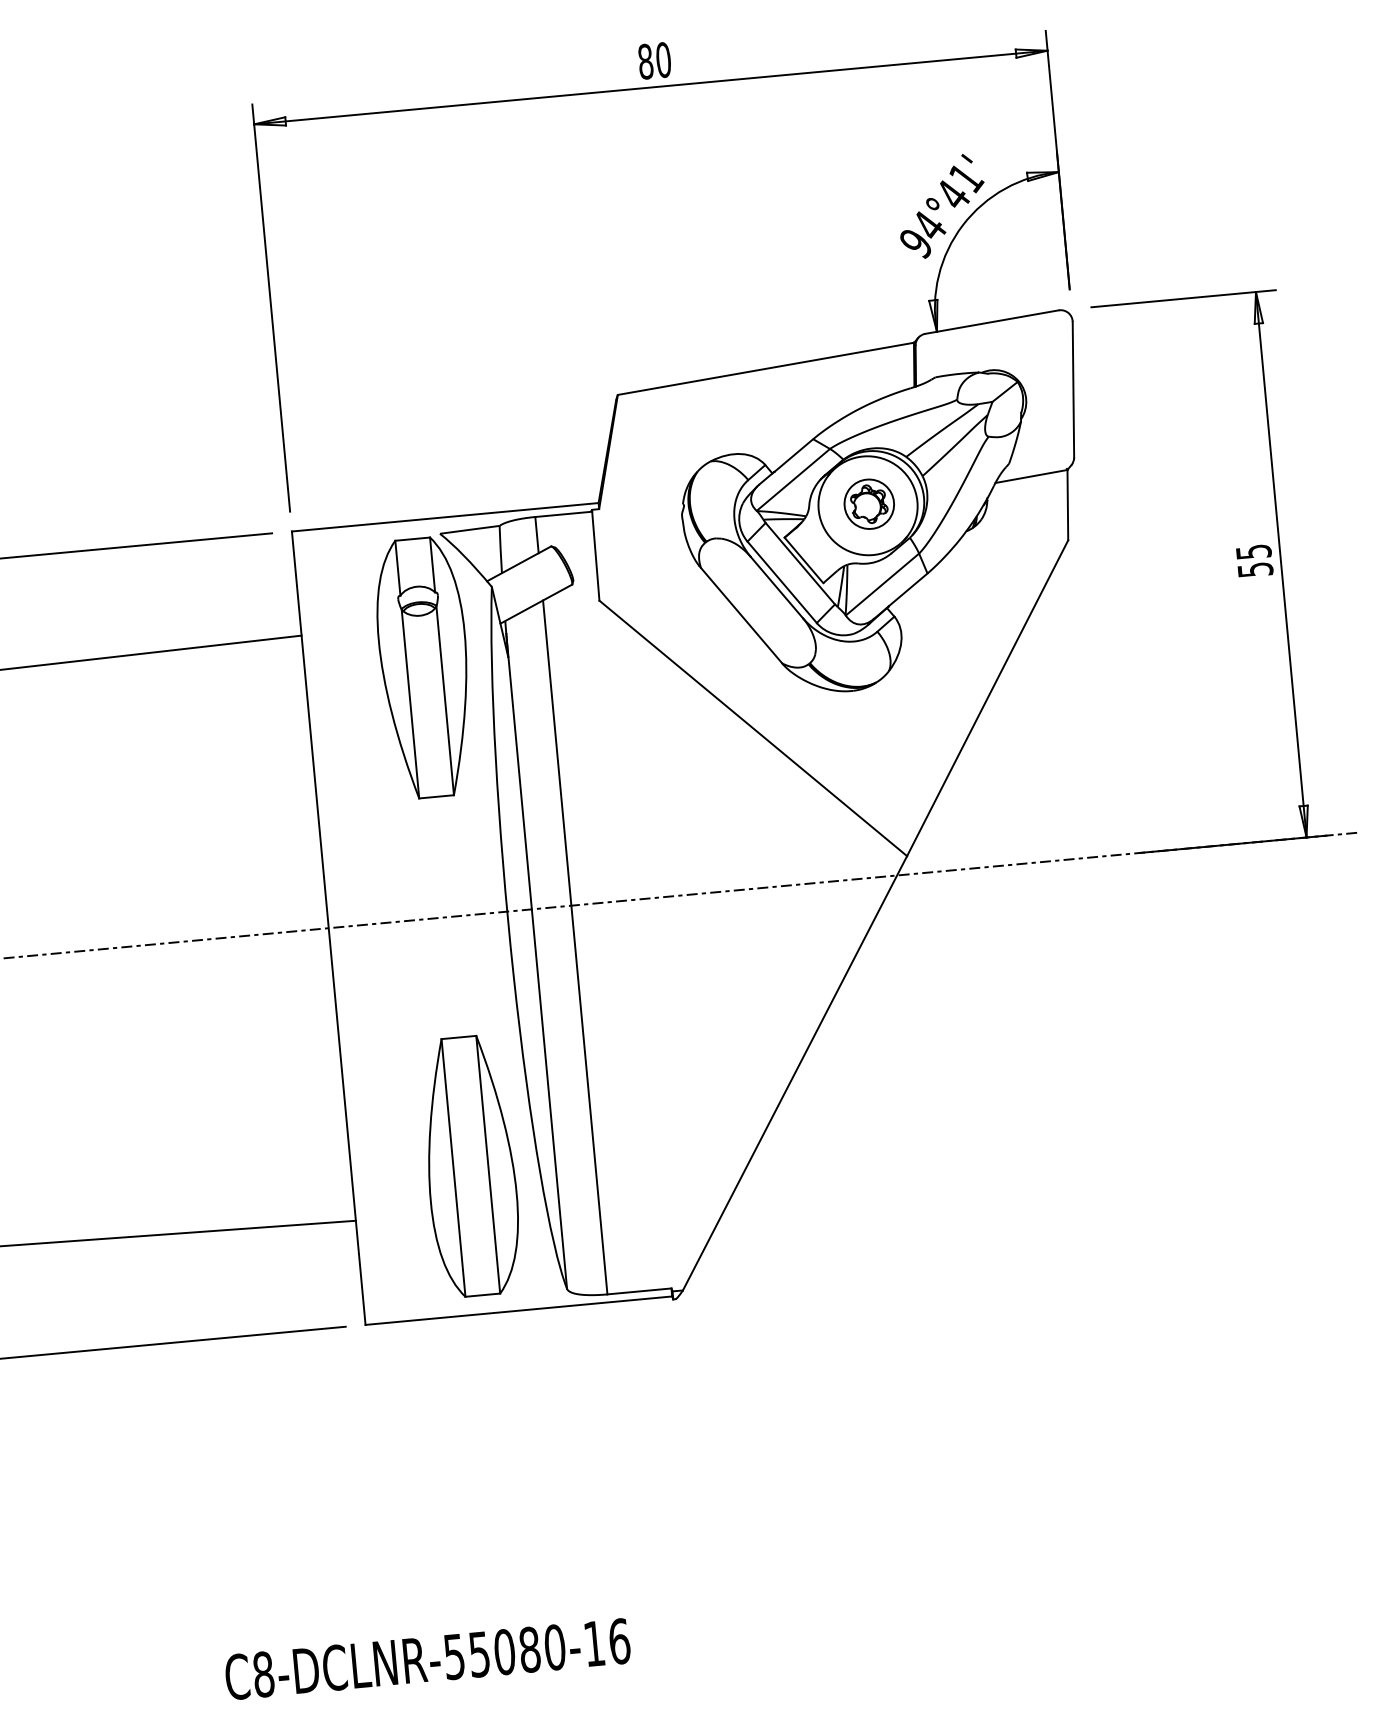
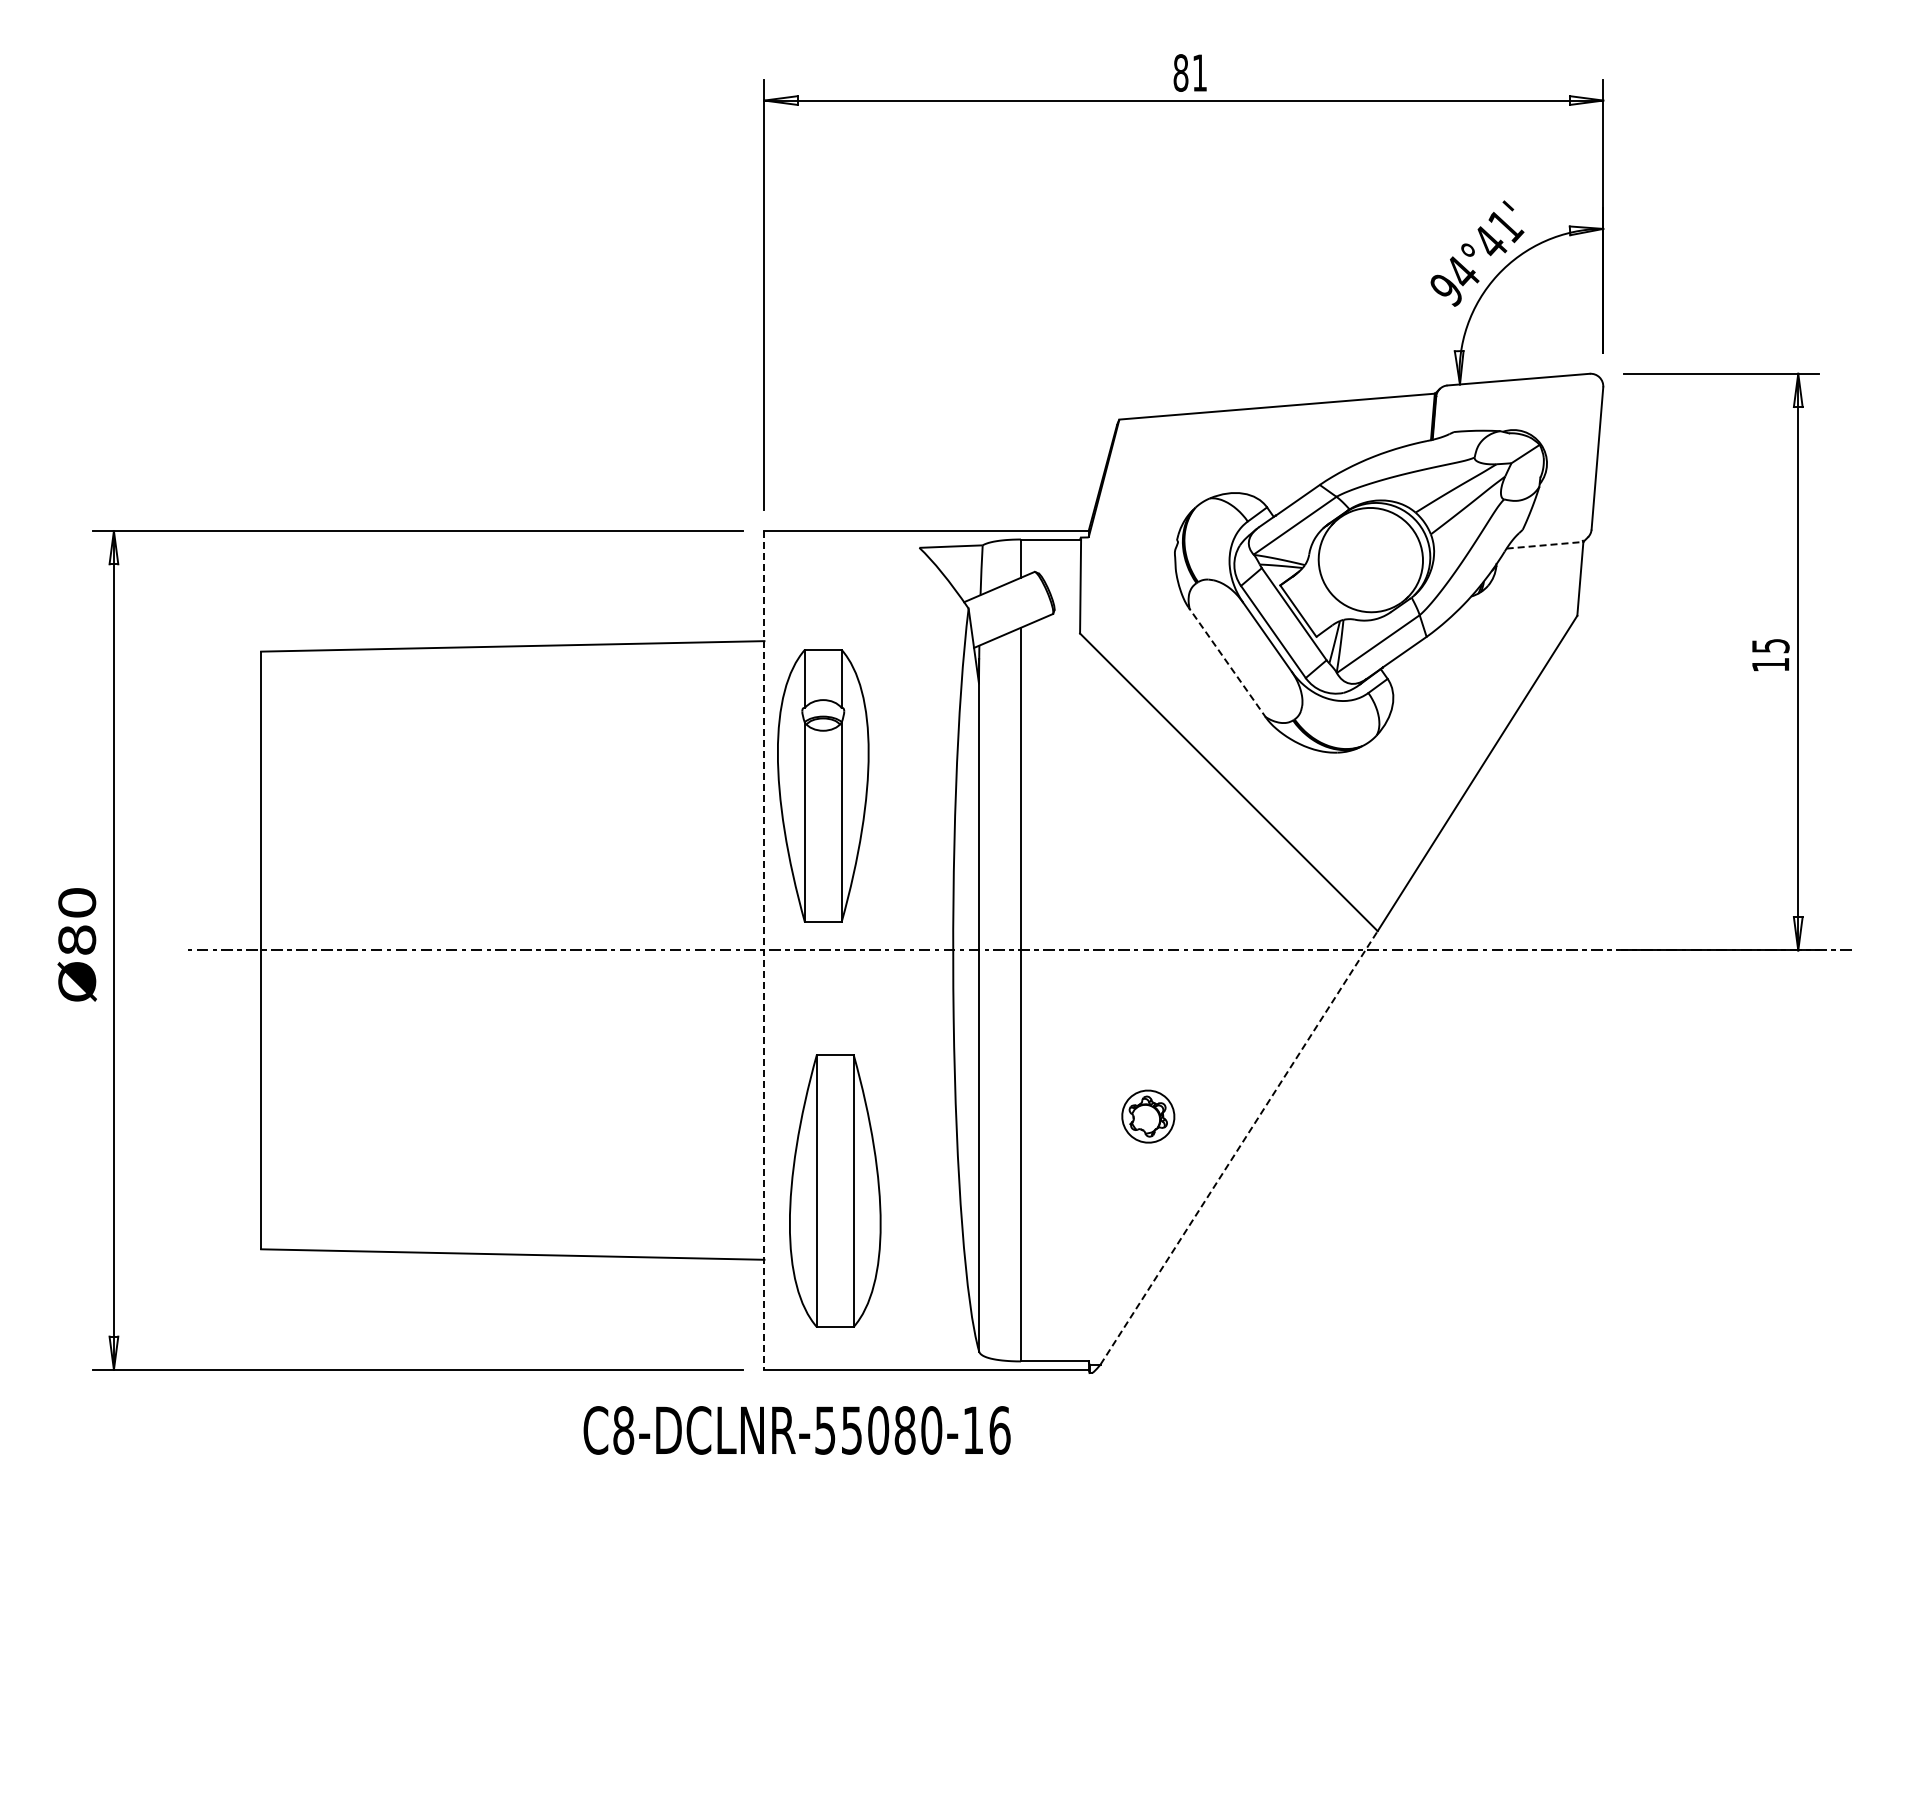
text: (663, 59) -> (1199, 72), 80 -> 81
line: (1031, 476) -> (1545, 545), solid -> dashed
part: (869, 504) -> (1148, 1116), moved
text: (1255, 569) -> (1770, 664), 55 -> 15
line: (741, 615) -> (1227, 662), solid -> dashed
part: (424, 667) -> (823, 785), moved
line: (328, 928) -> (764, 950), solid -> dashed
line: (795, 1072) -> (1239, 1147), solid -> dashed
part: (471, 1165) -> (835, 1190), moved
text: (427, 1659) -> (796, 1430), moved

